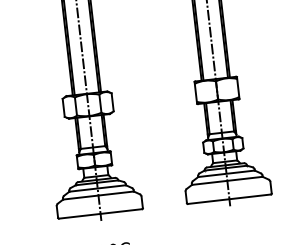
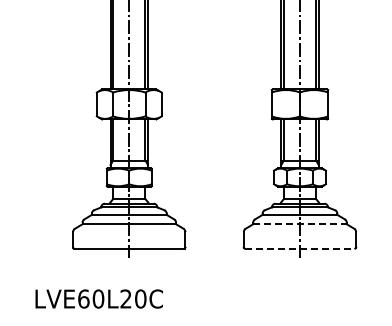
line: (226, 181) -> (299, 224), solid -> dashed
line: (229, 199) -> (300, 248), solid -> dashed

